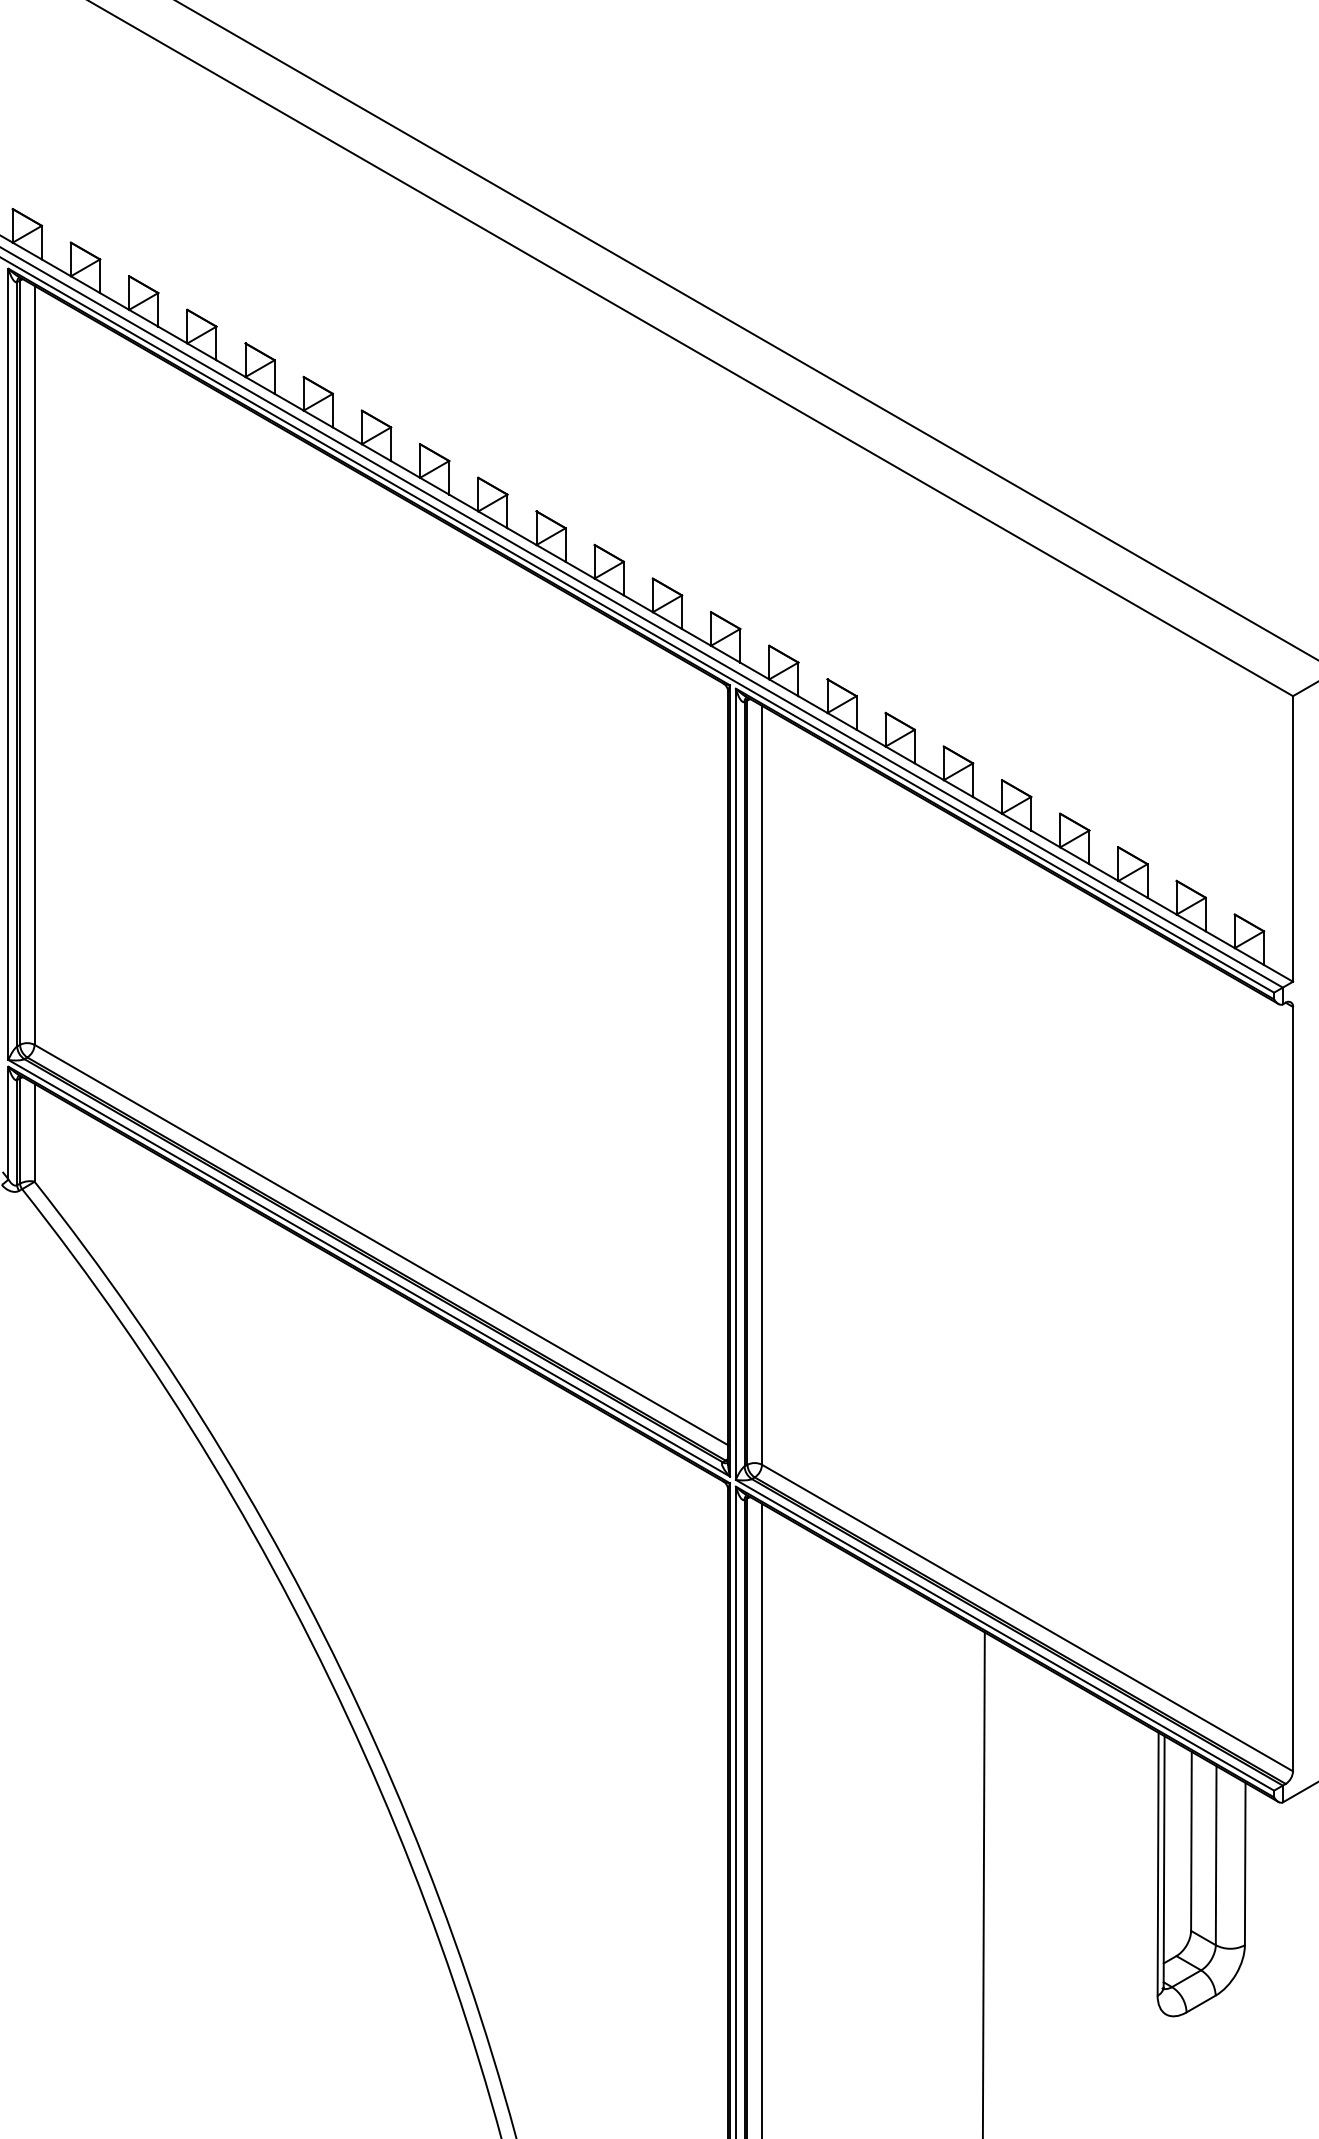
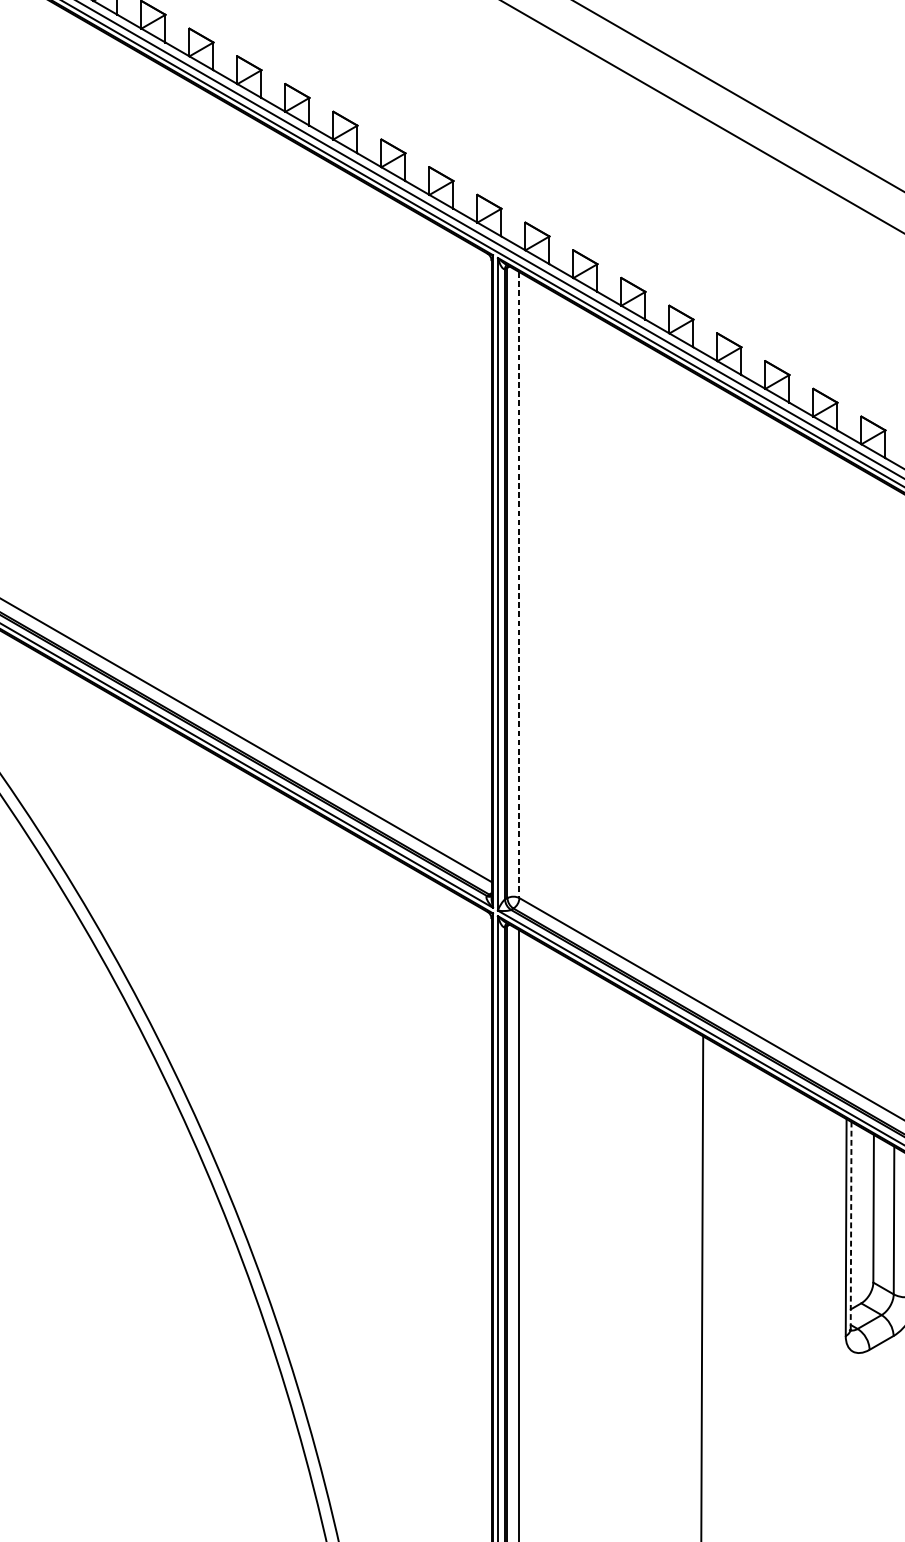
line: (762, 1085) -> (519, 585), solid -> dashed
line: (1164, 1861) -> (851, 1225), solid -> dashed

